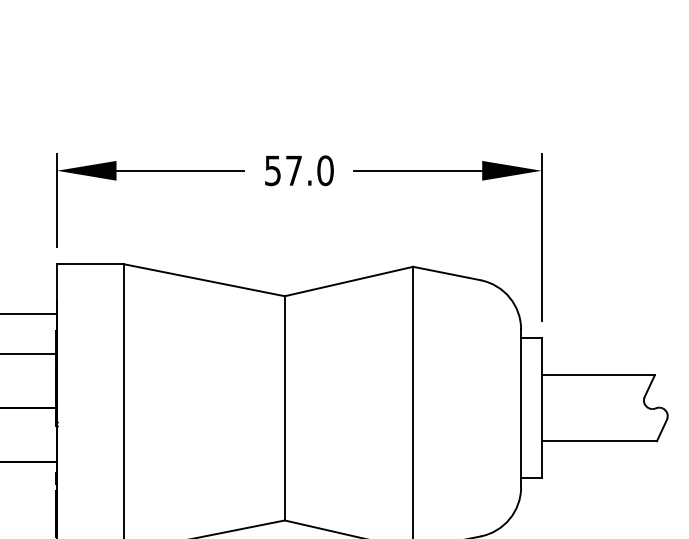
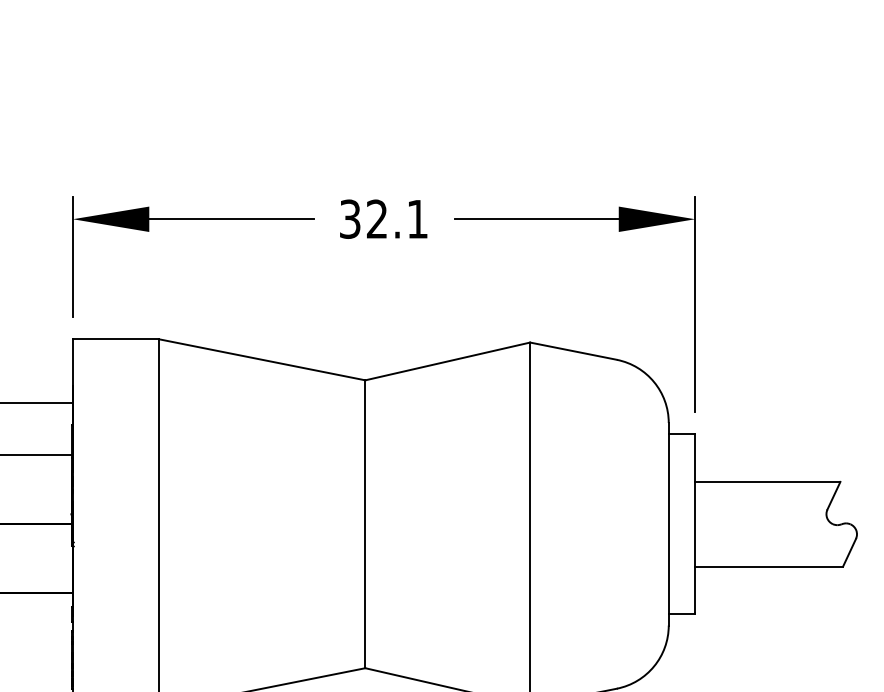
text: (299, 170) -> (384, 218), 57.0 -> 32.1

